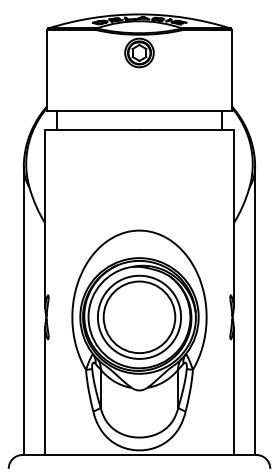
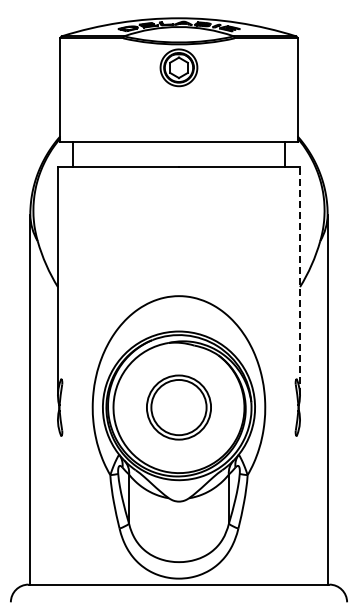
line: (234, 218) -> (300, 280), solid -> dashed
part: (139, 317) -> (178, 407), size x0.6
line: (44, 390) -> (57, 501), removed
line: (234, 390) -> (300, 501), removed

